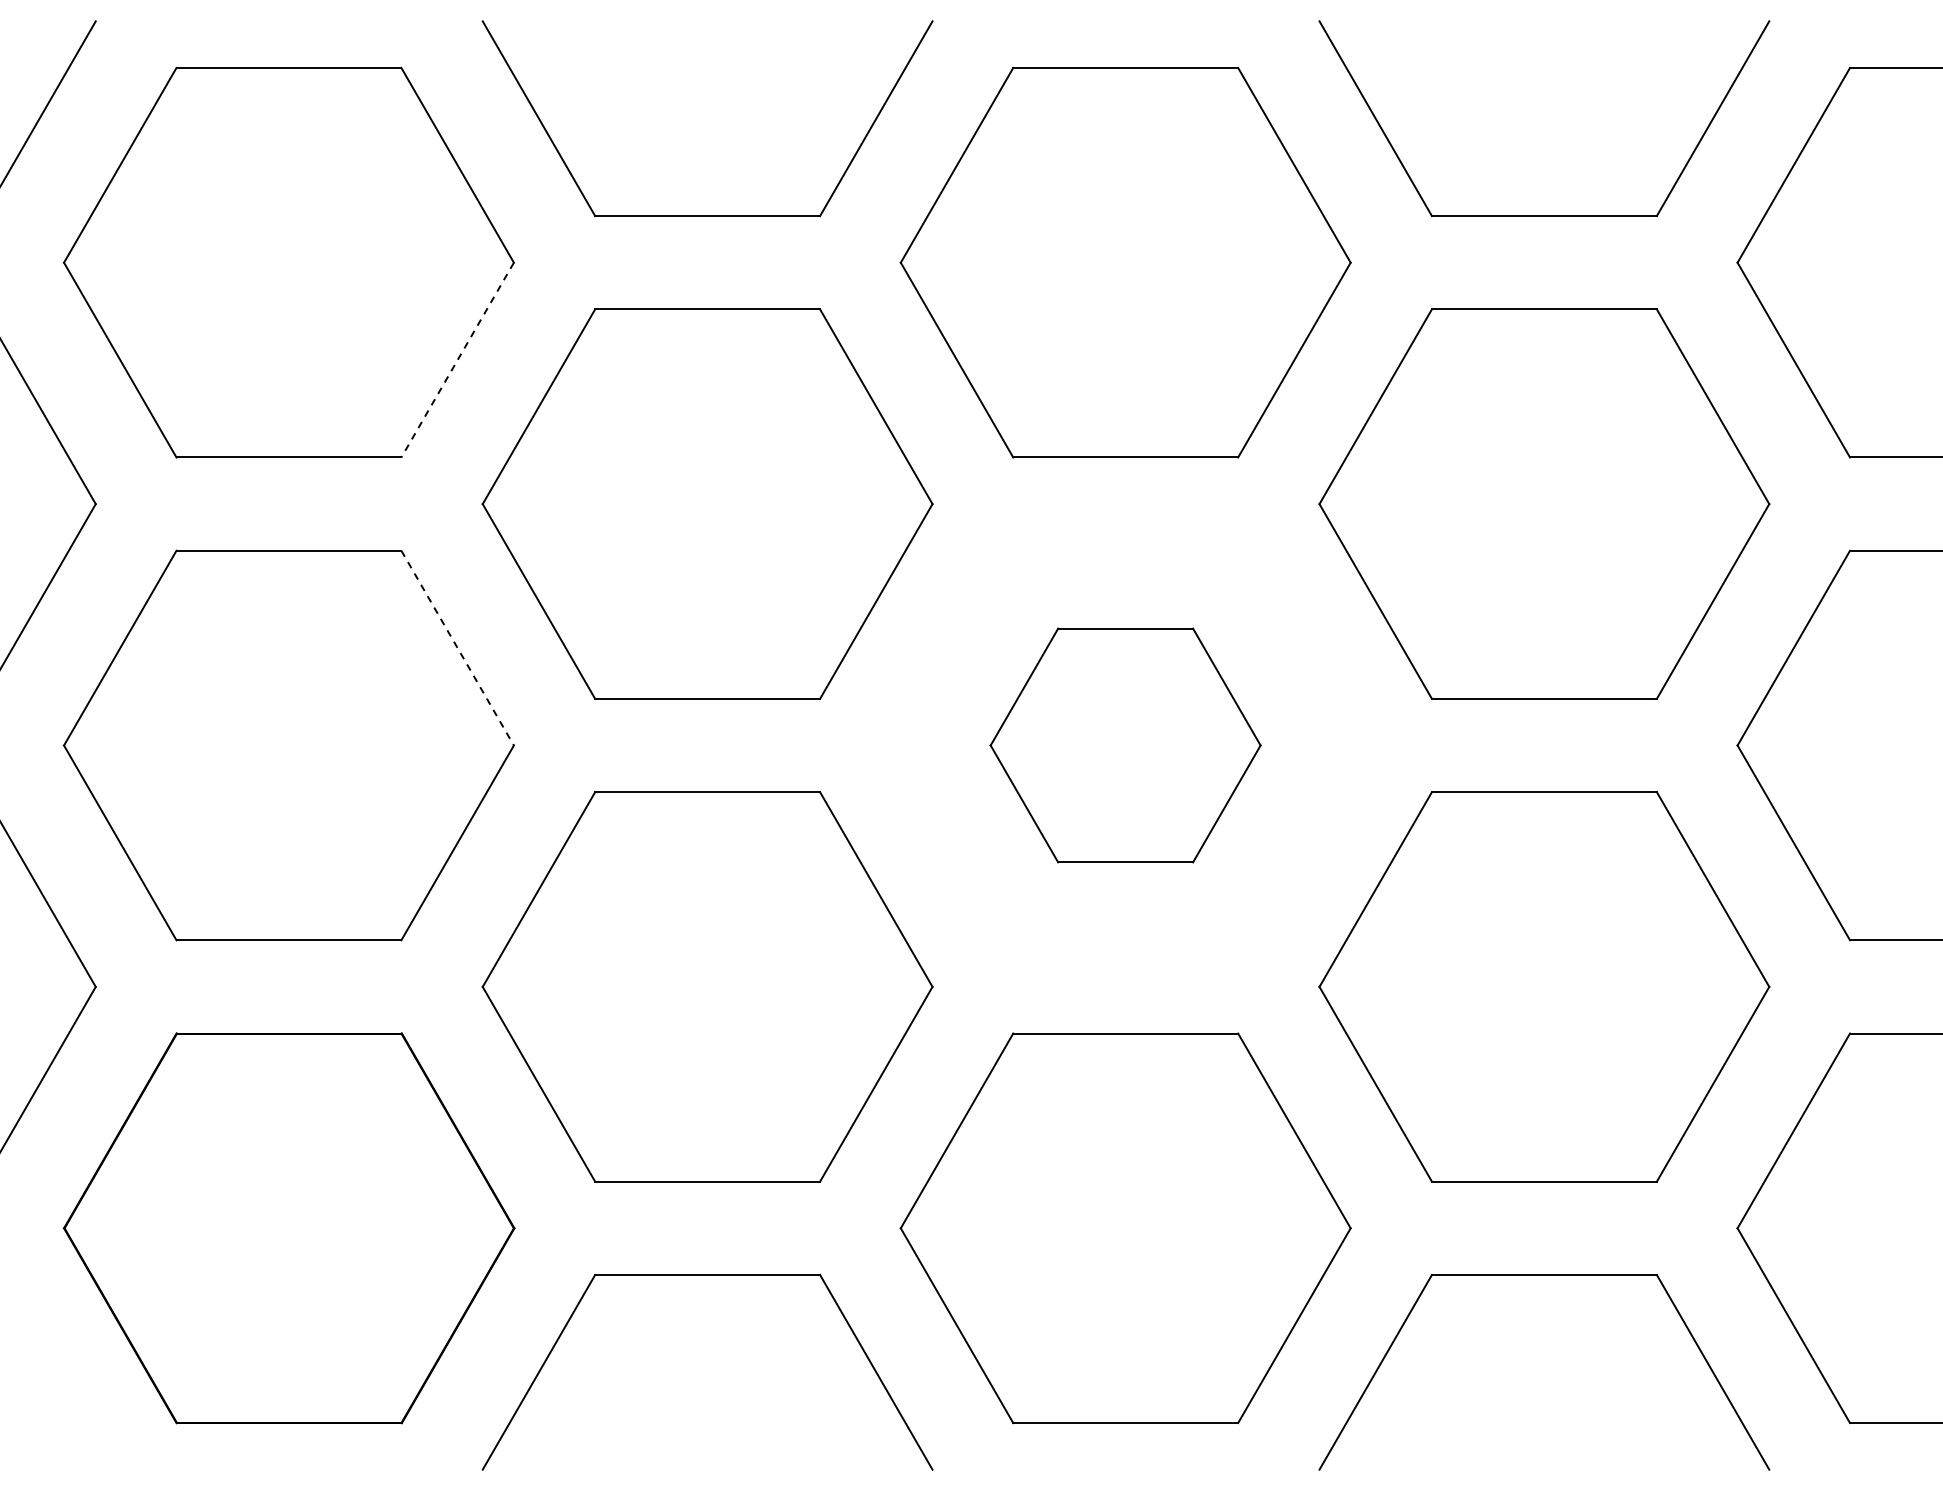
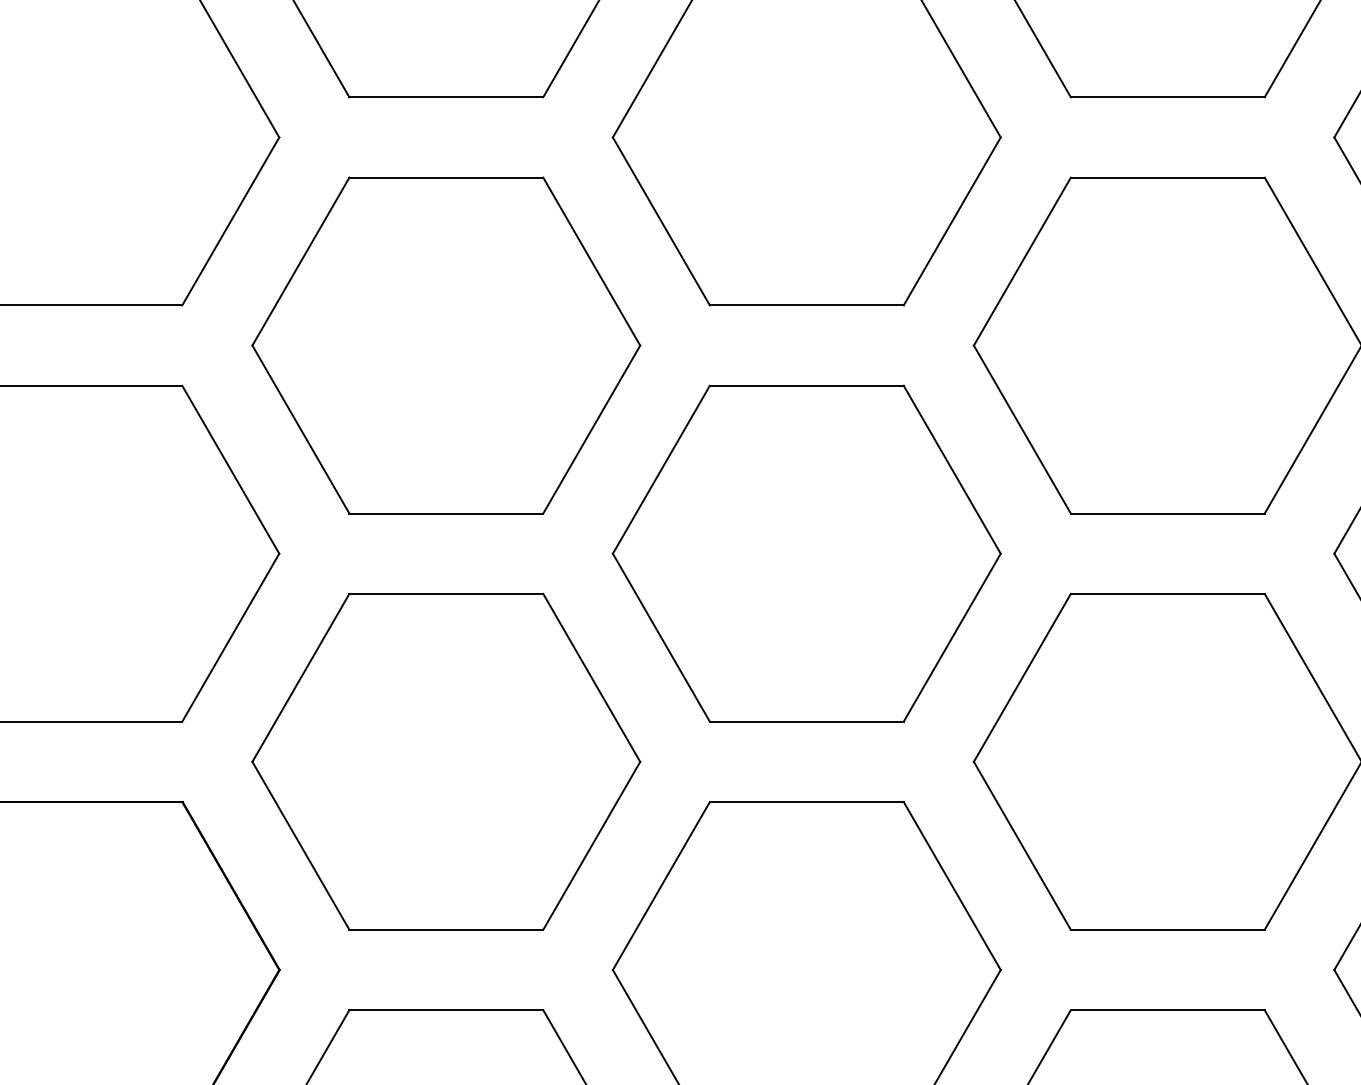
line: (457, 360) -> (230, 221), dashed -> solid
line: (457, 648) -> (230, 470), dashed -> solid
part: (1125, 745) -> (806, 553), size x1.67

